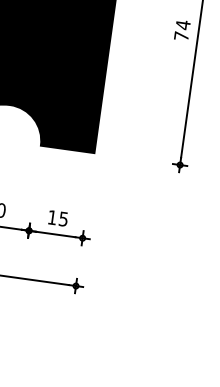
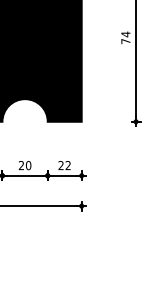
text: (57, 218) -> (64, 165), 15 -> 22

